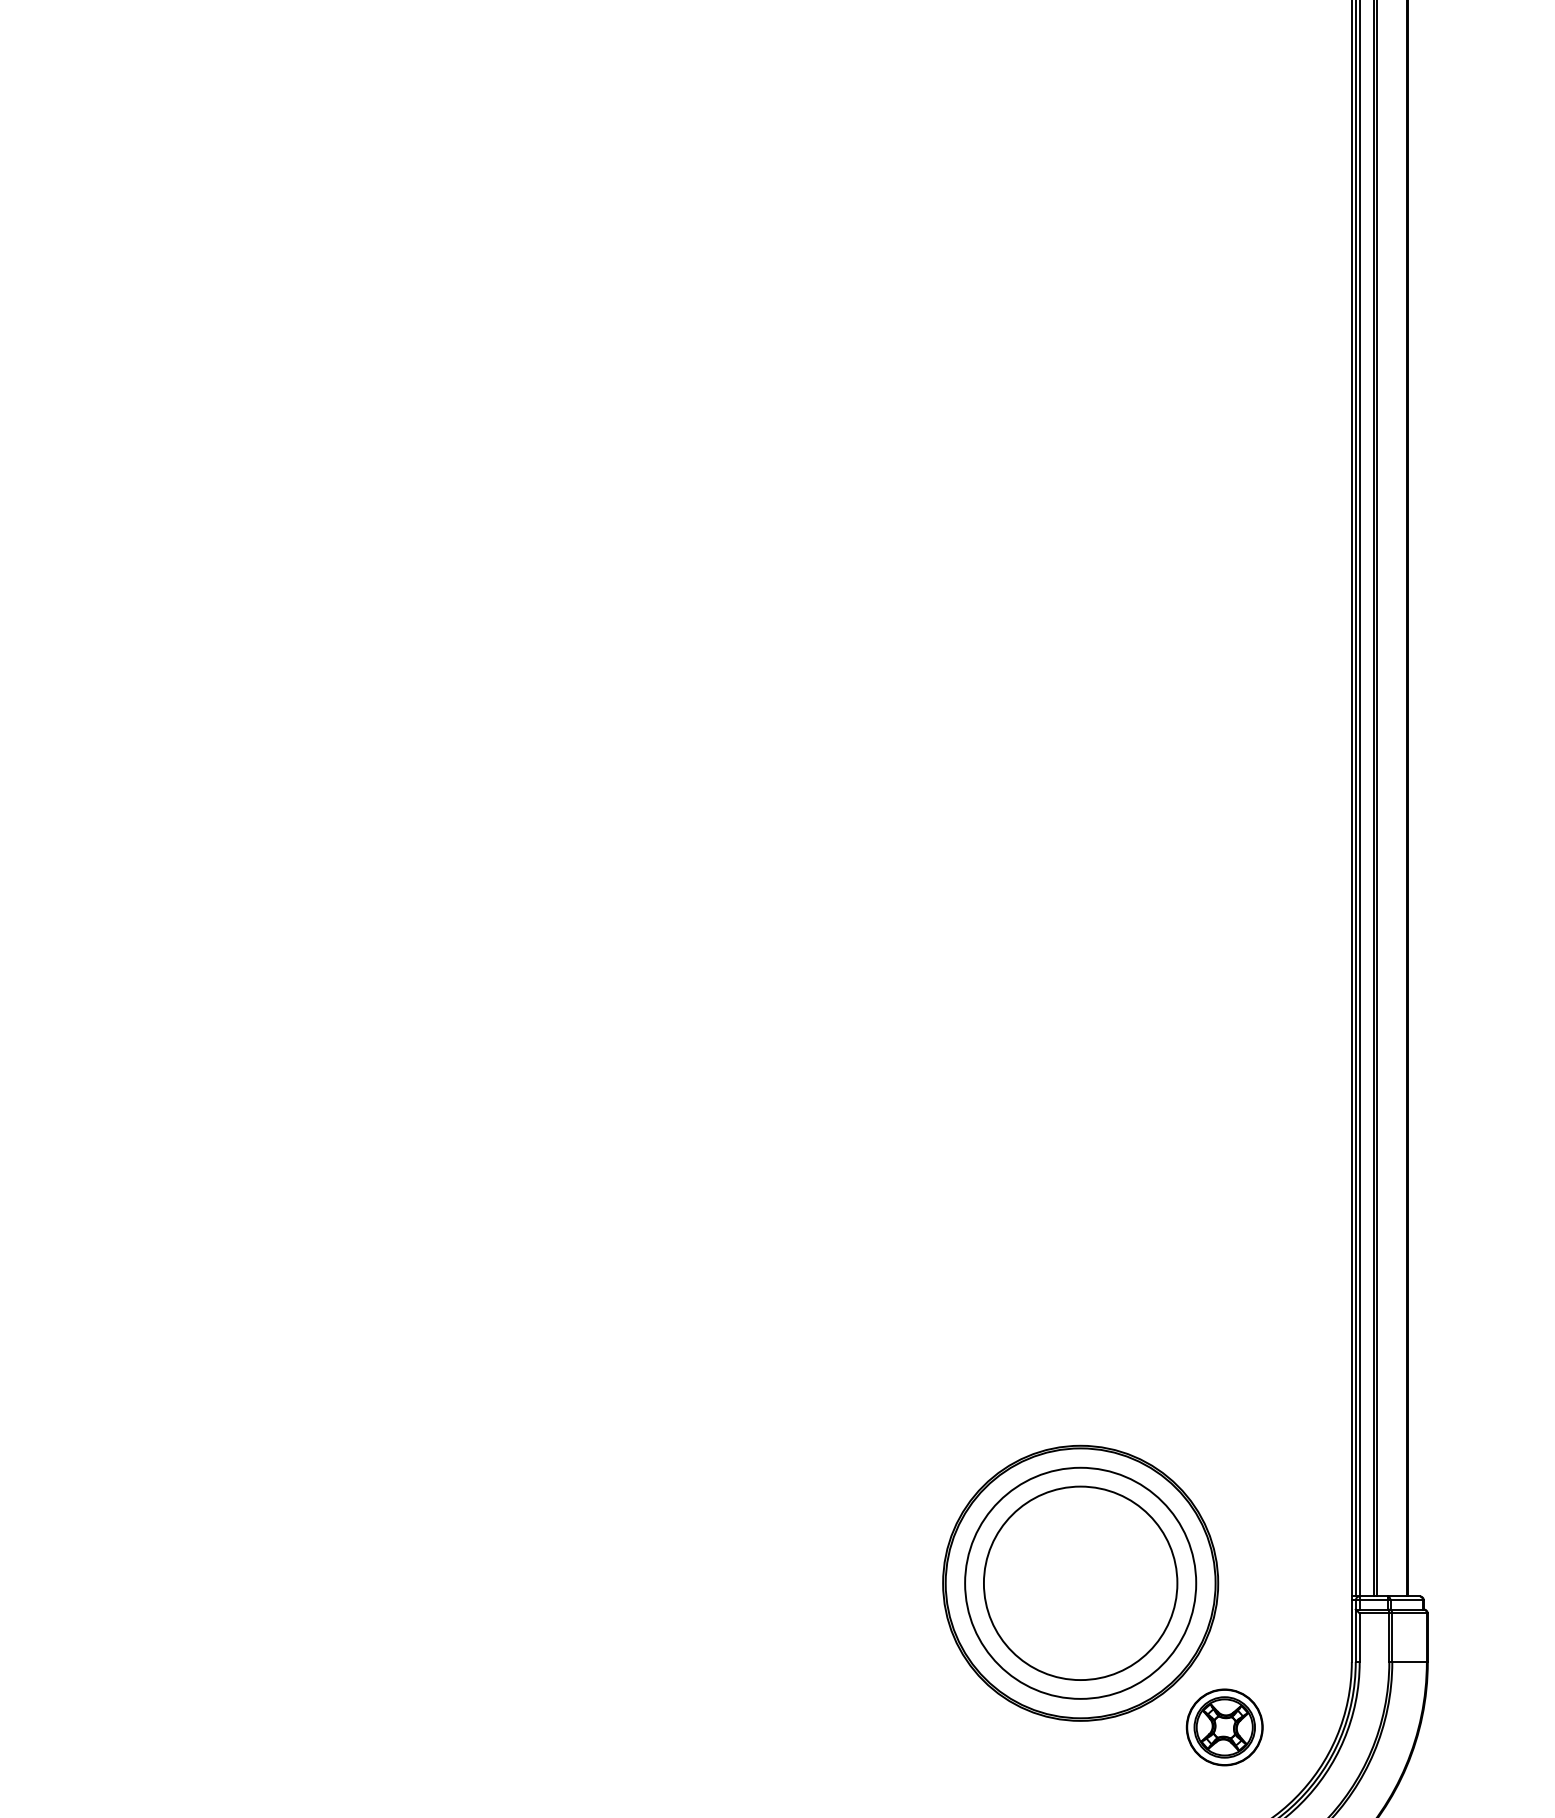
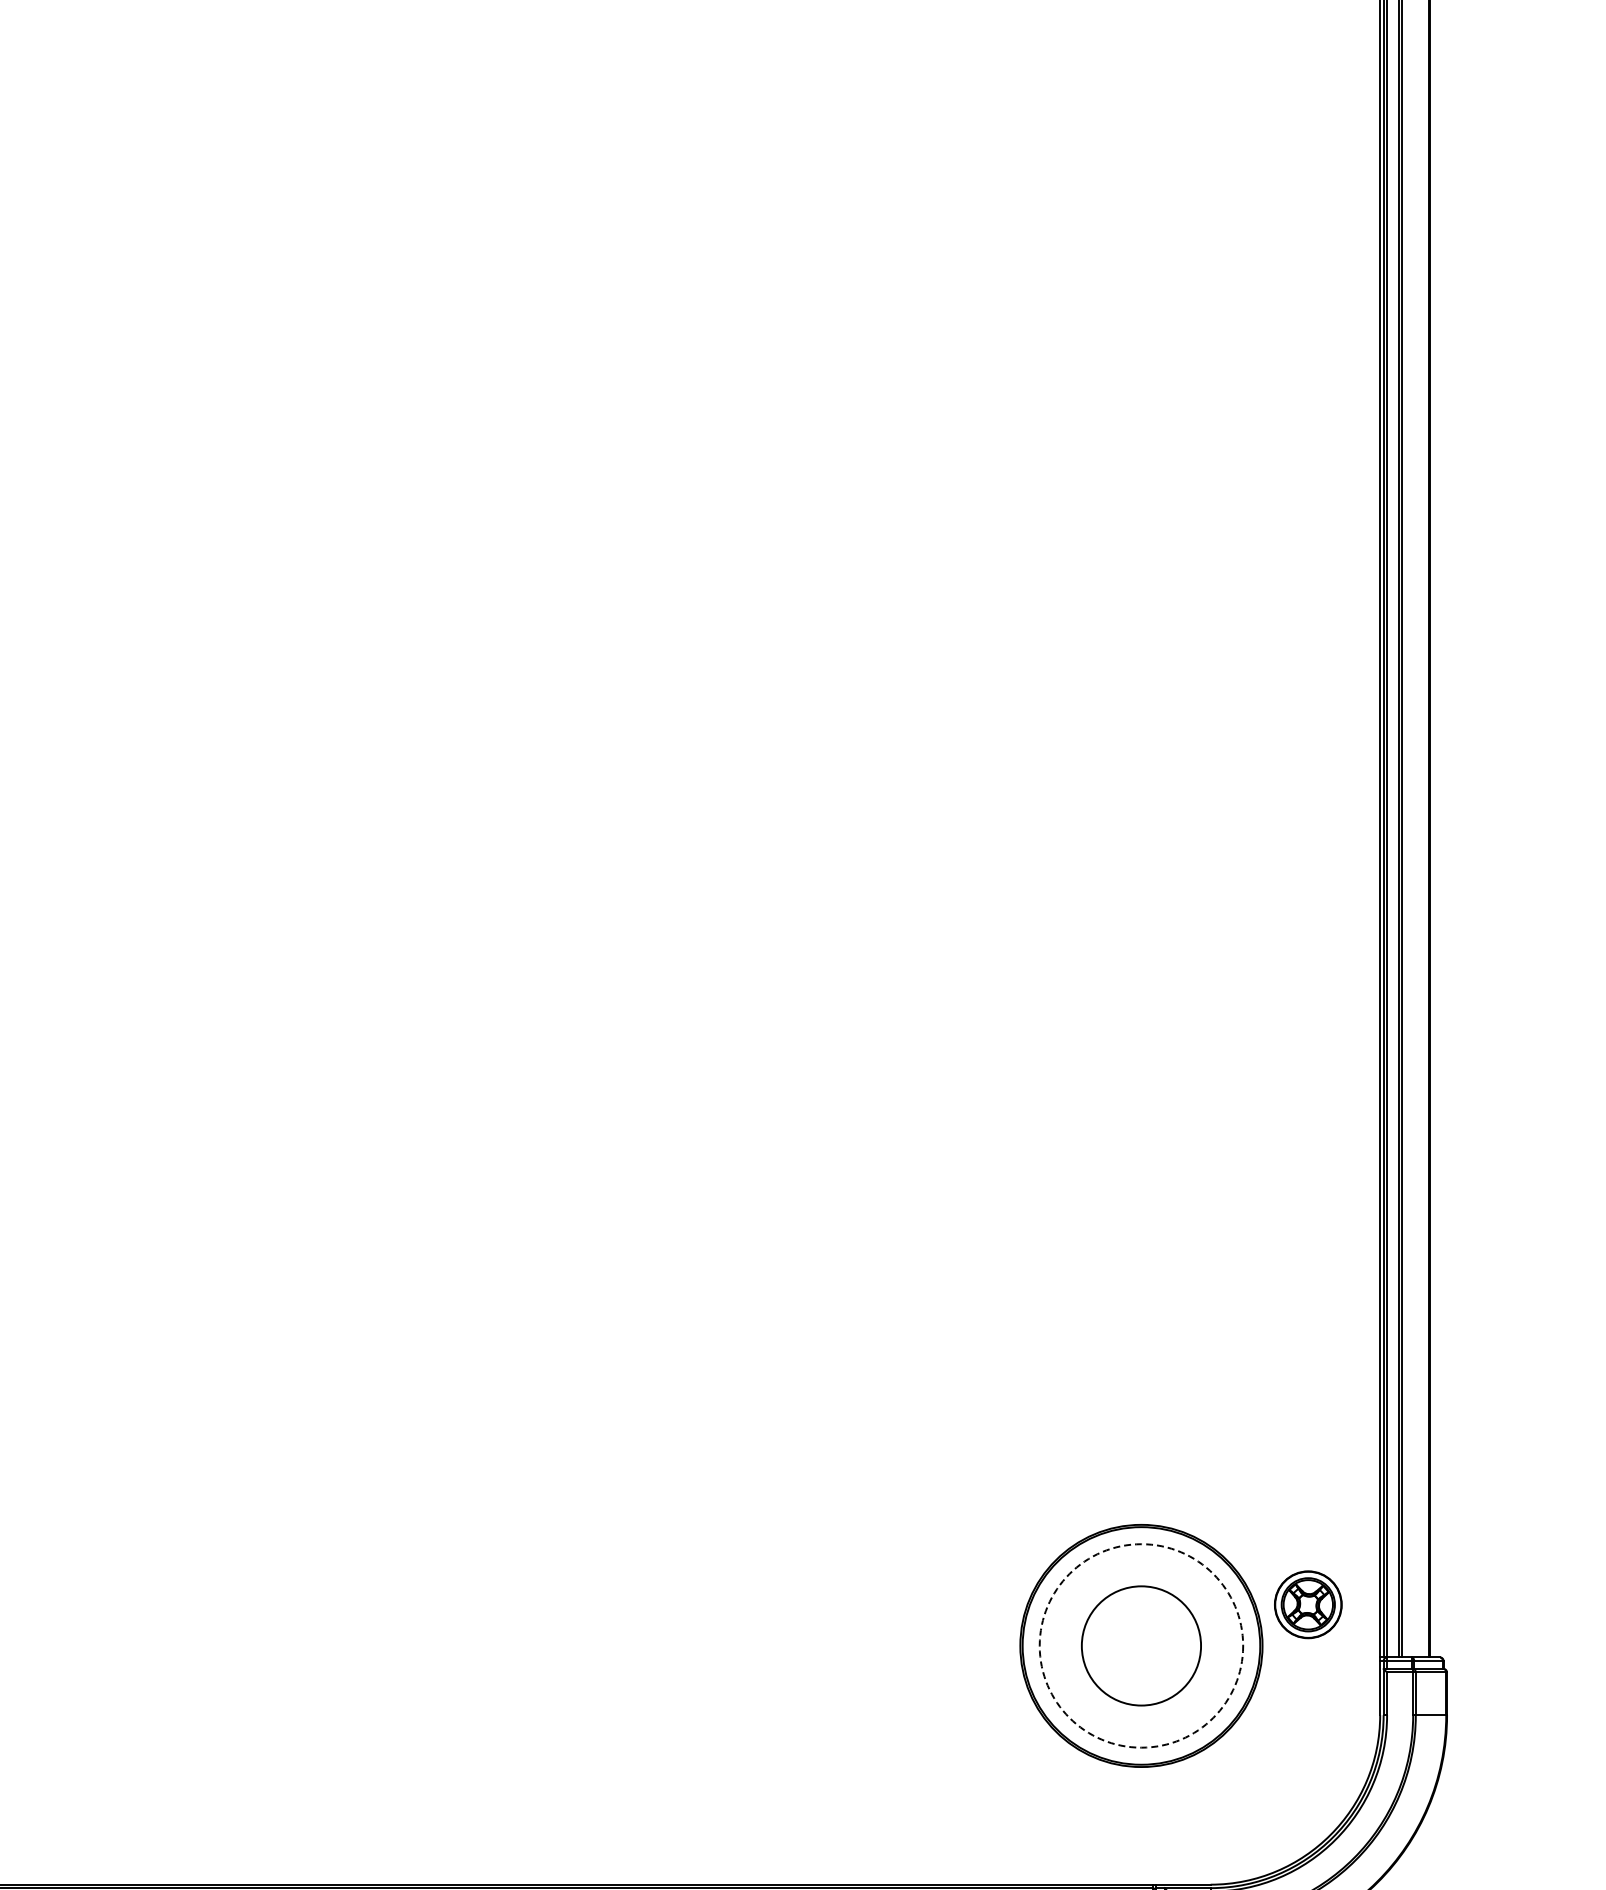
circle: (1080, 1582) -> (1141, 1645), size x0.7
circle: (1080, 1582) -> (1141, 1645), solid -> dashed
part: (1224, 1727) -> (1308, 1604), moved

